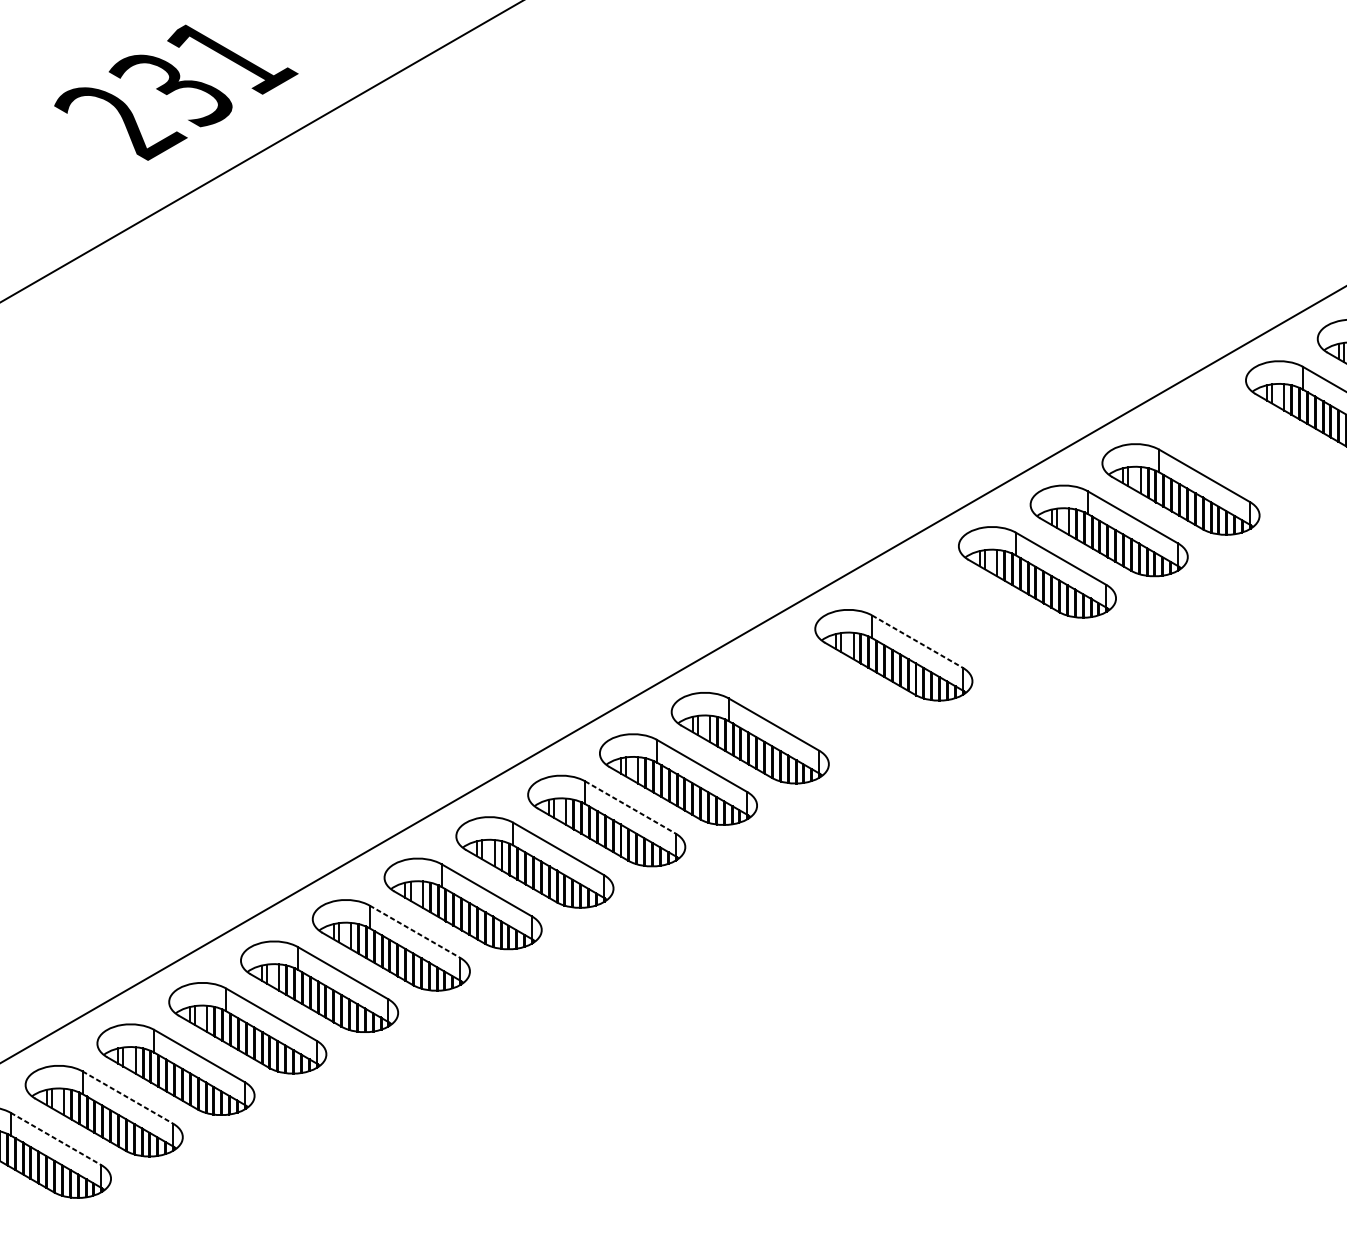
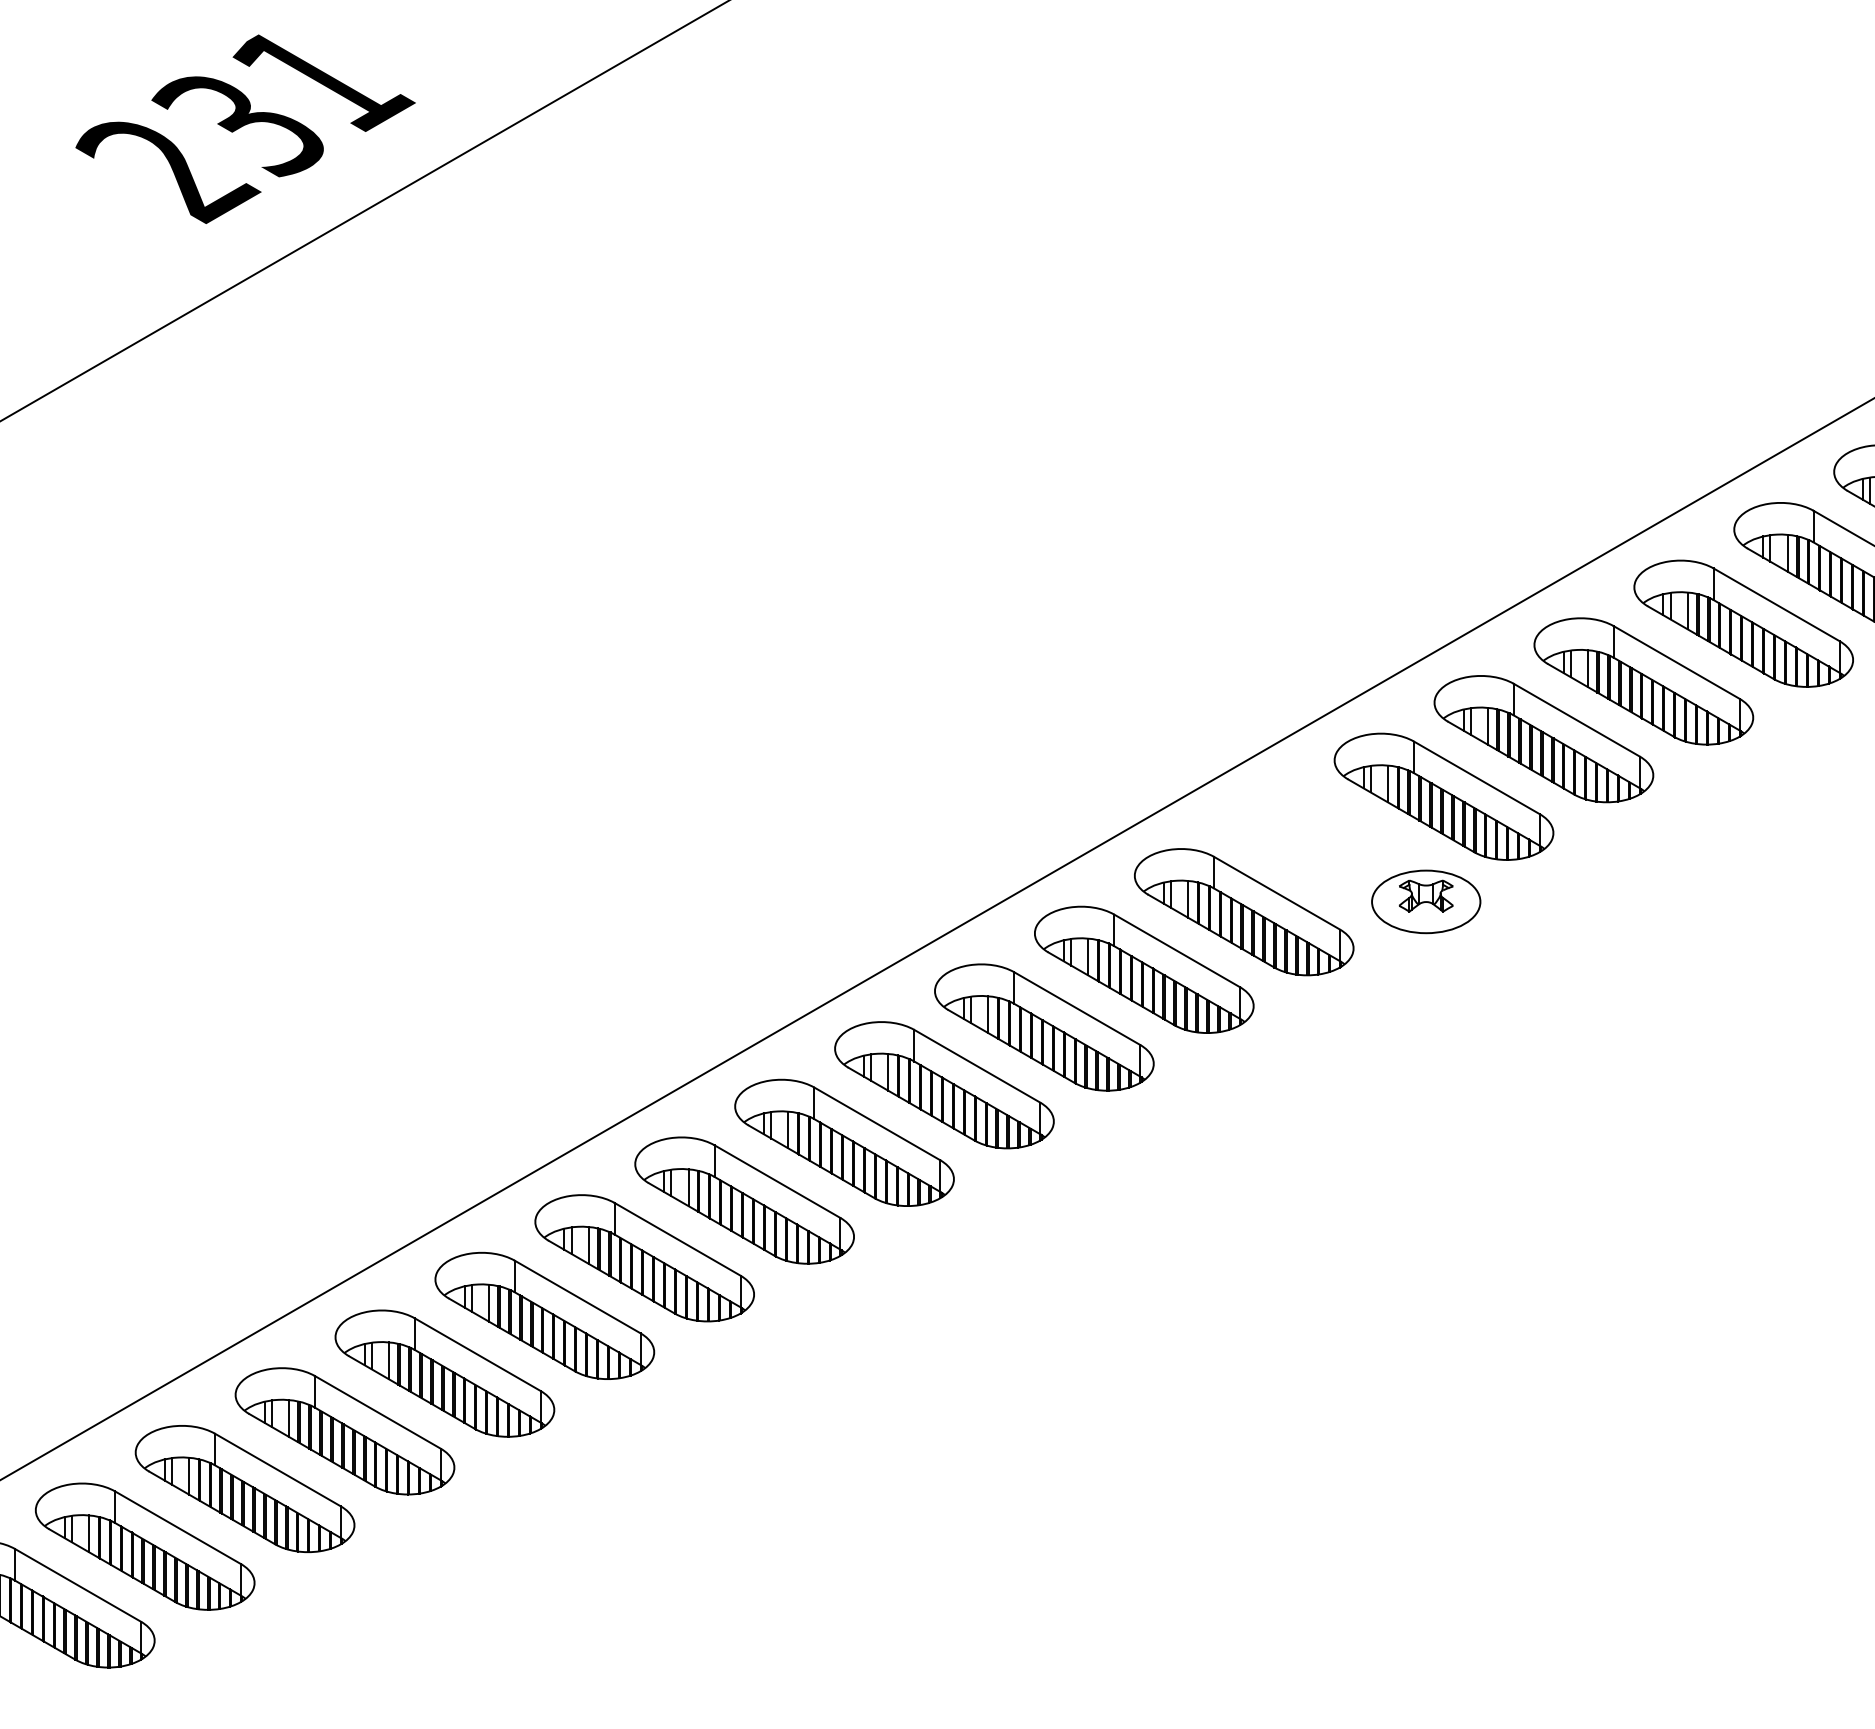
part: (1252, 447) -> (1743, 623), added
line: (917, 641) -> (1277, 893), dashed -> solid
part: (1024, 647) -> (1426, 901), added
part: (822, 696) -> (1144, 969), added
line: (630, 807) -> (877, 1123), dashed -> solid
line: (414, 932) -> (577, 1297), dashed -> solid
line: (128, 1097) -> (178, 1527), dashed -> solid
line: (56, 1139) -> (78, 1585), dashed -> solid

